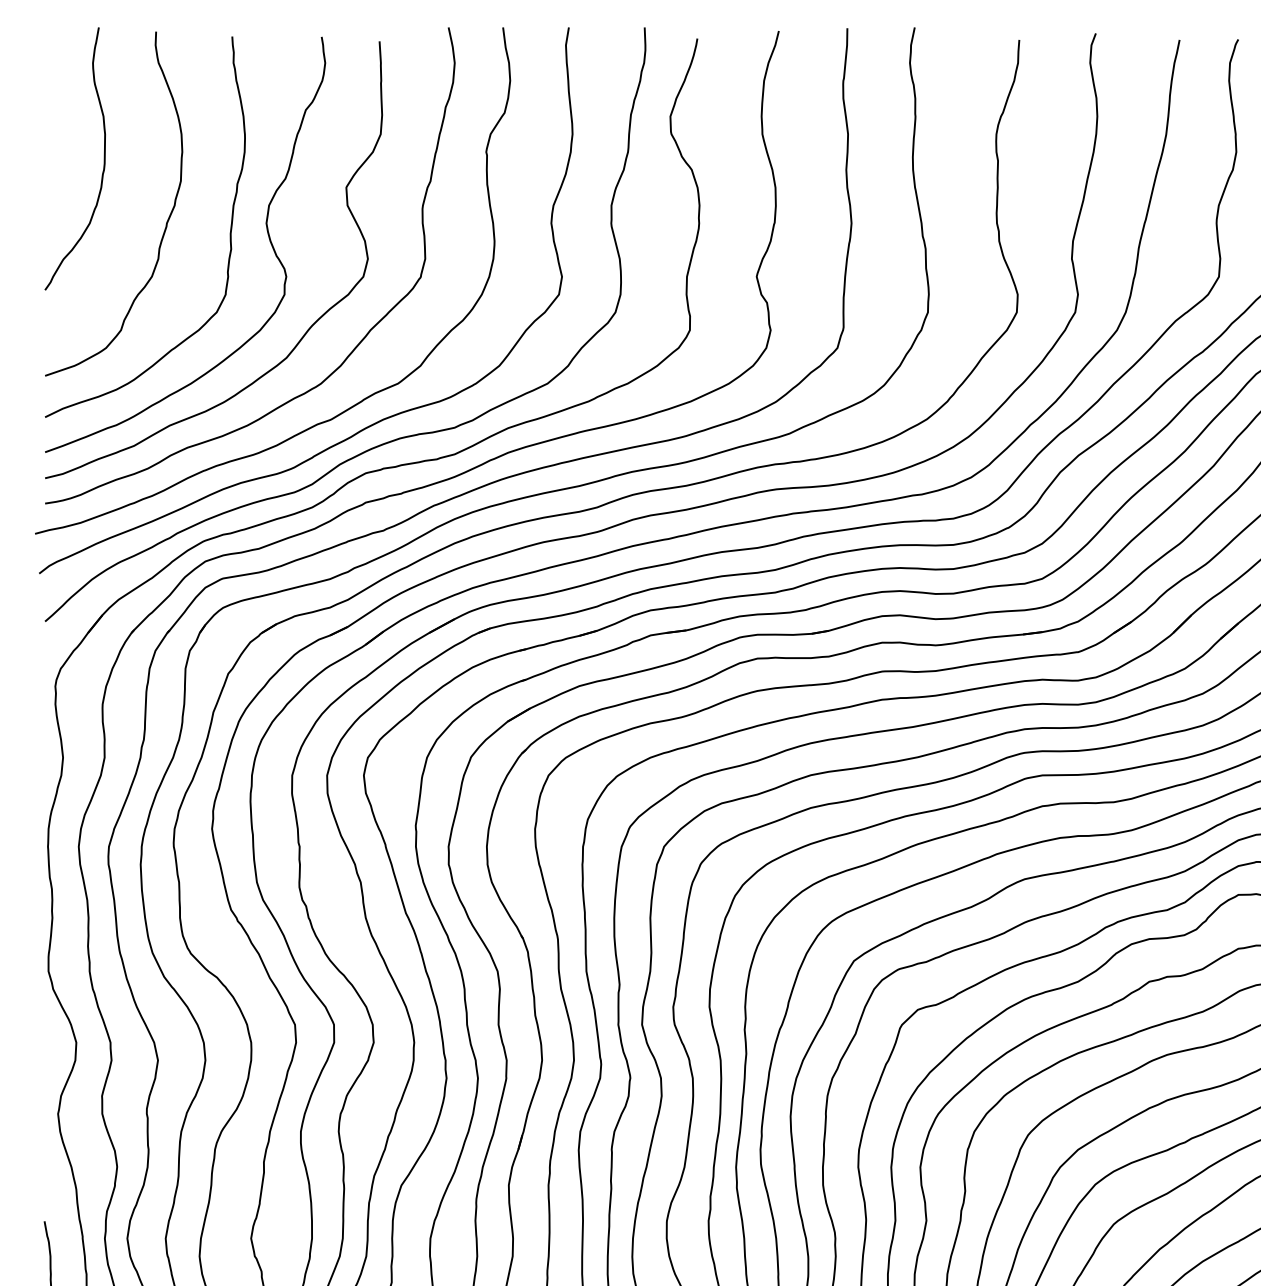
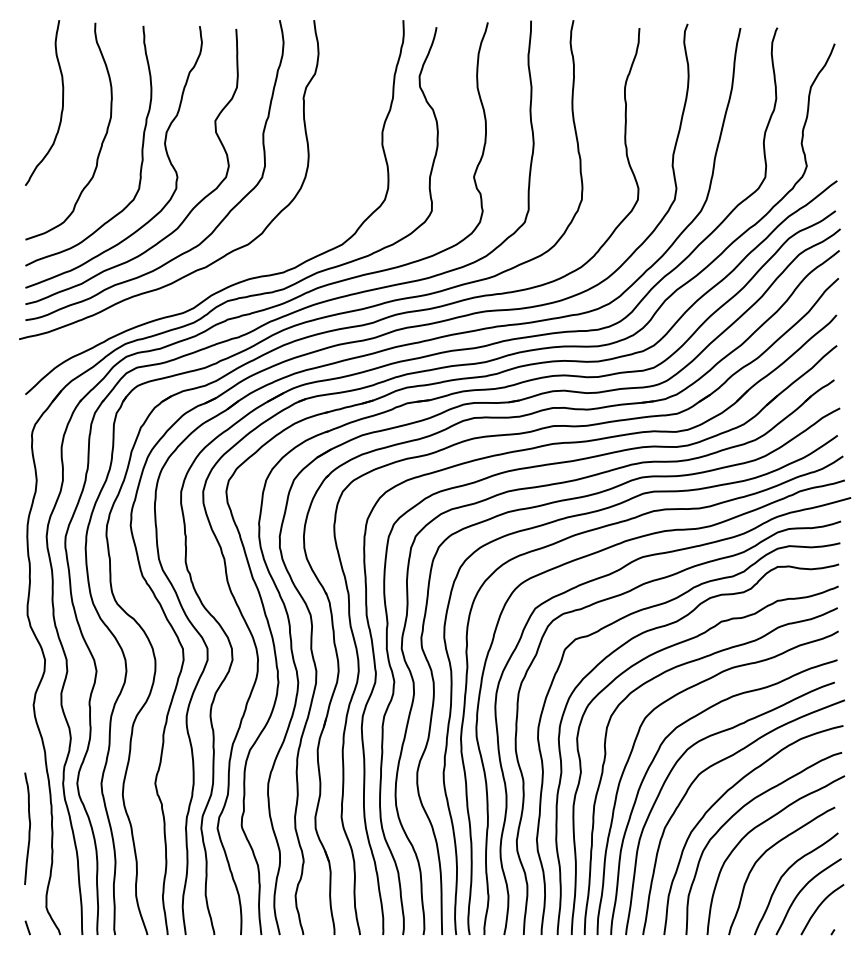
curve: (368, 424) -> (229, 270), removed

